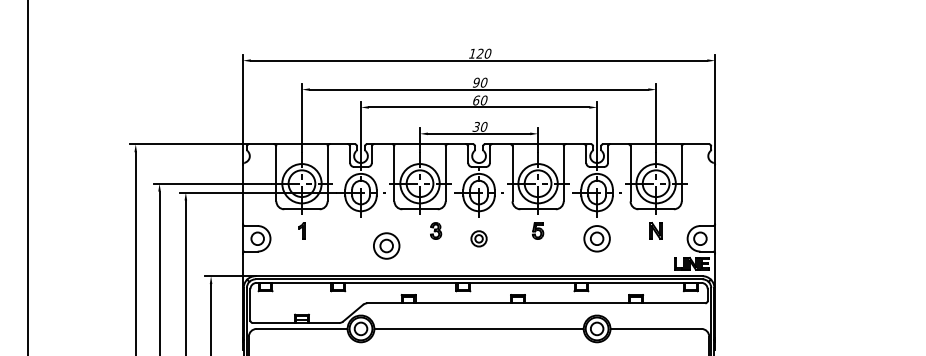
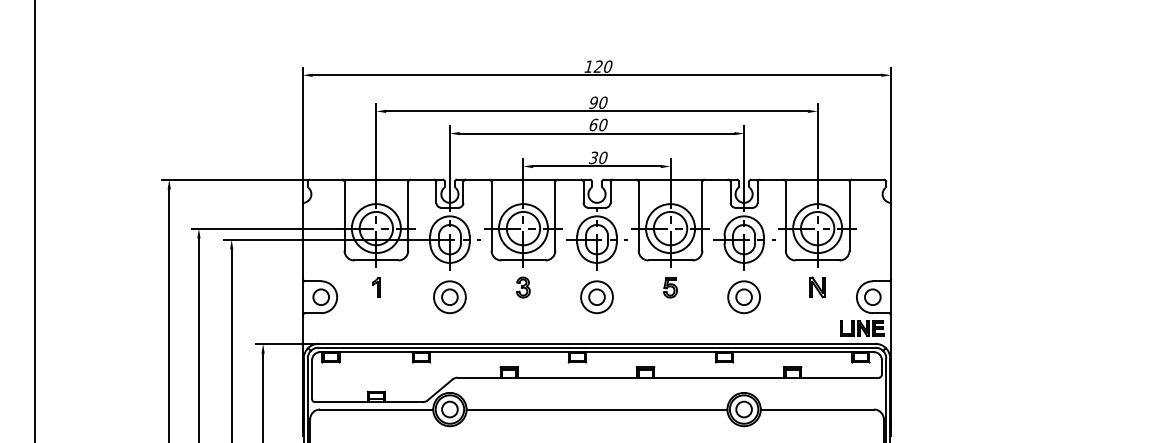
part: (436, 230) -> (523, 287), moved
part: (478, 238) -> (596, 297), size x1.67
part: (386, 246) -> (449, 297), moved

